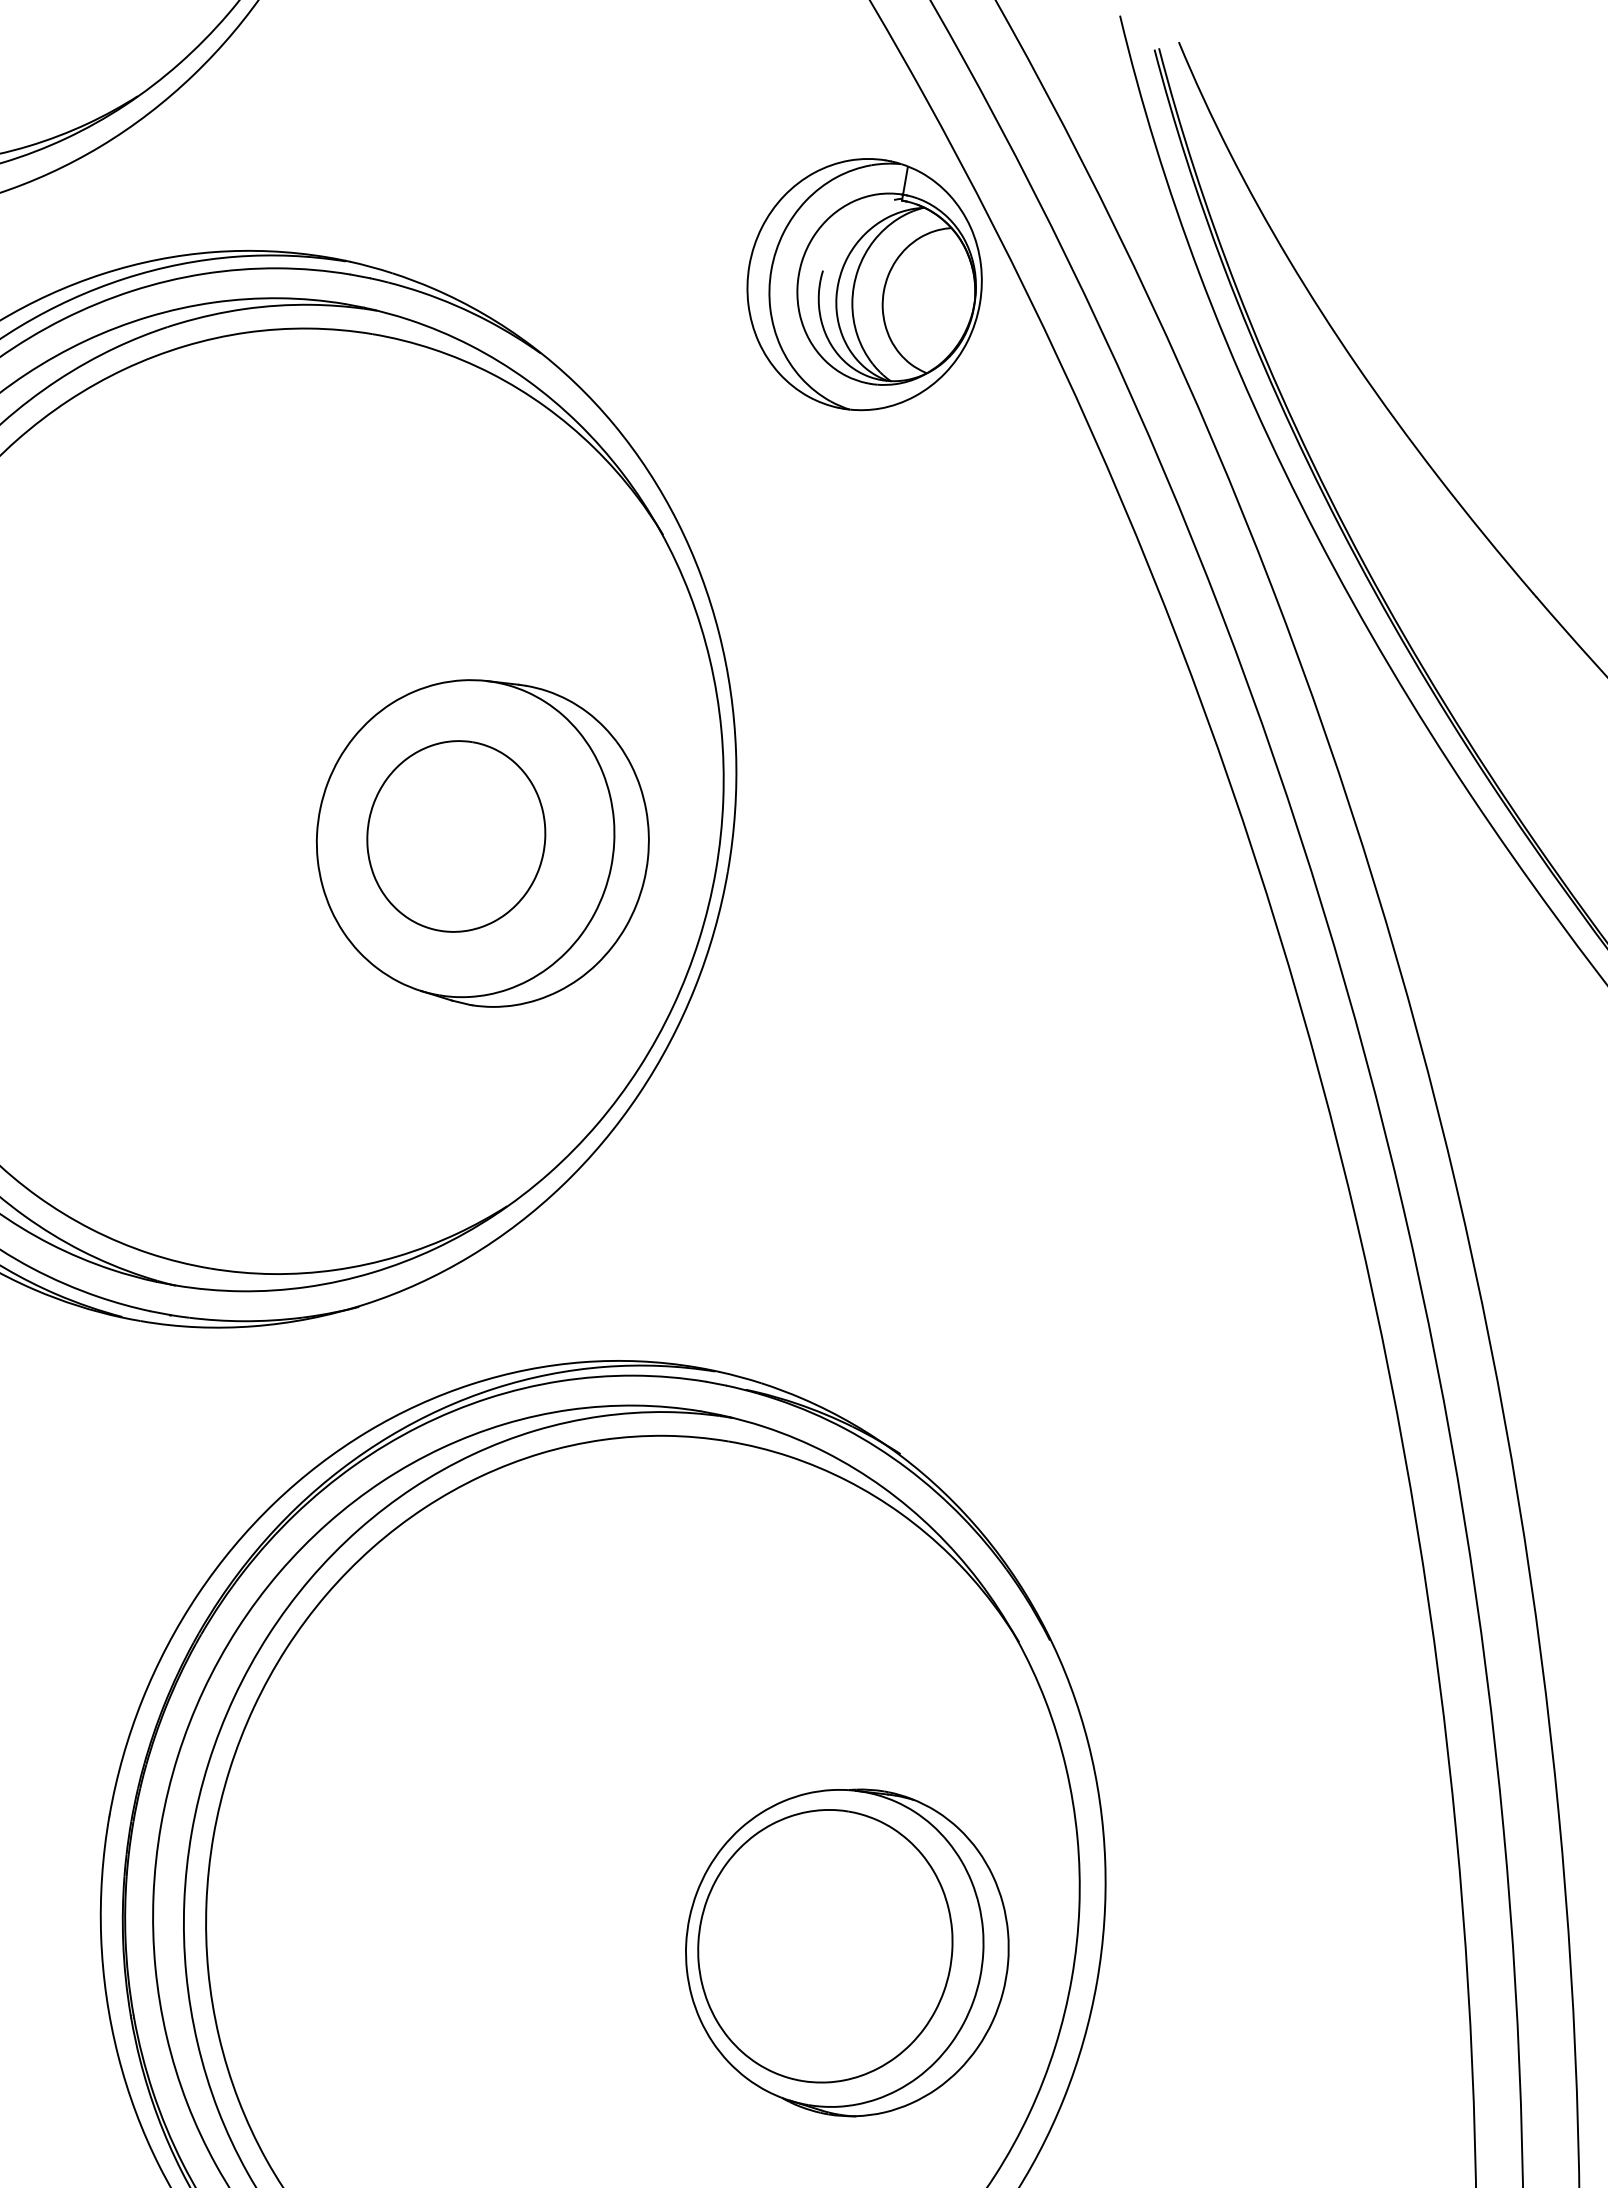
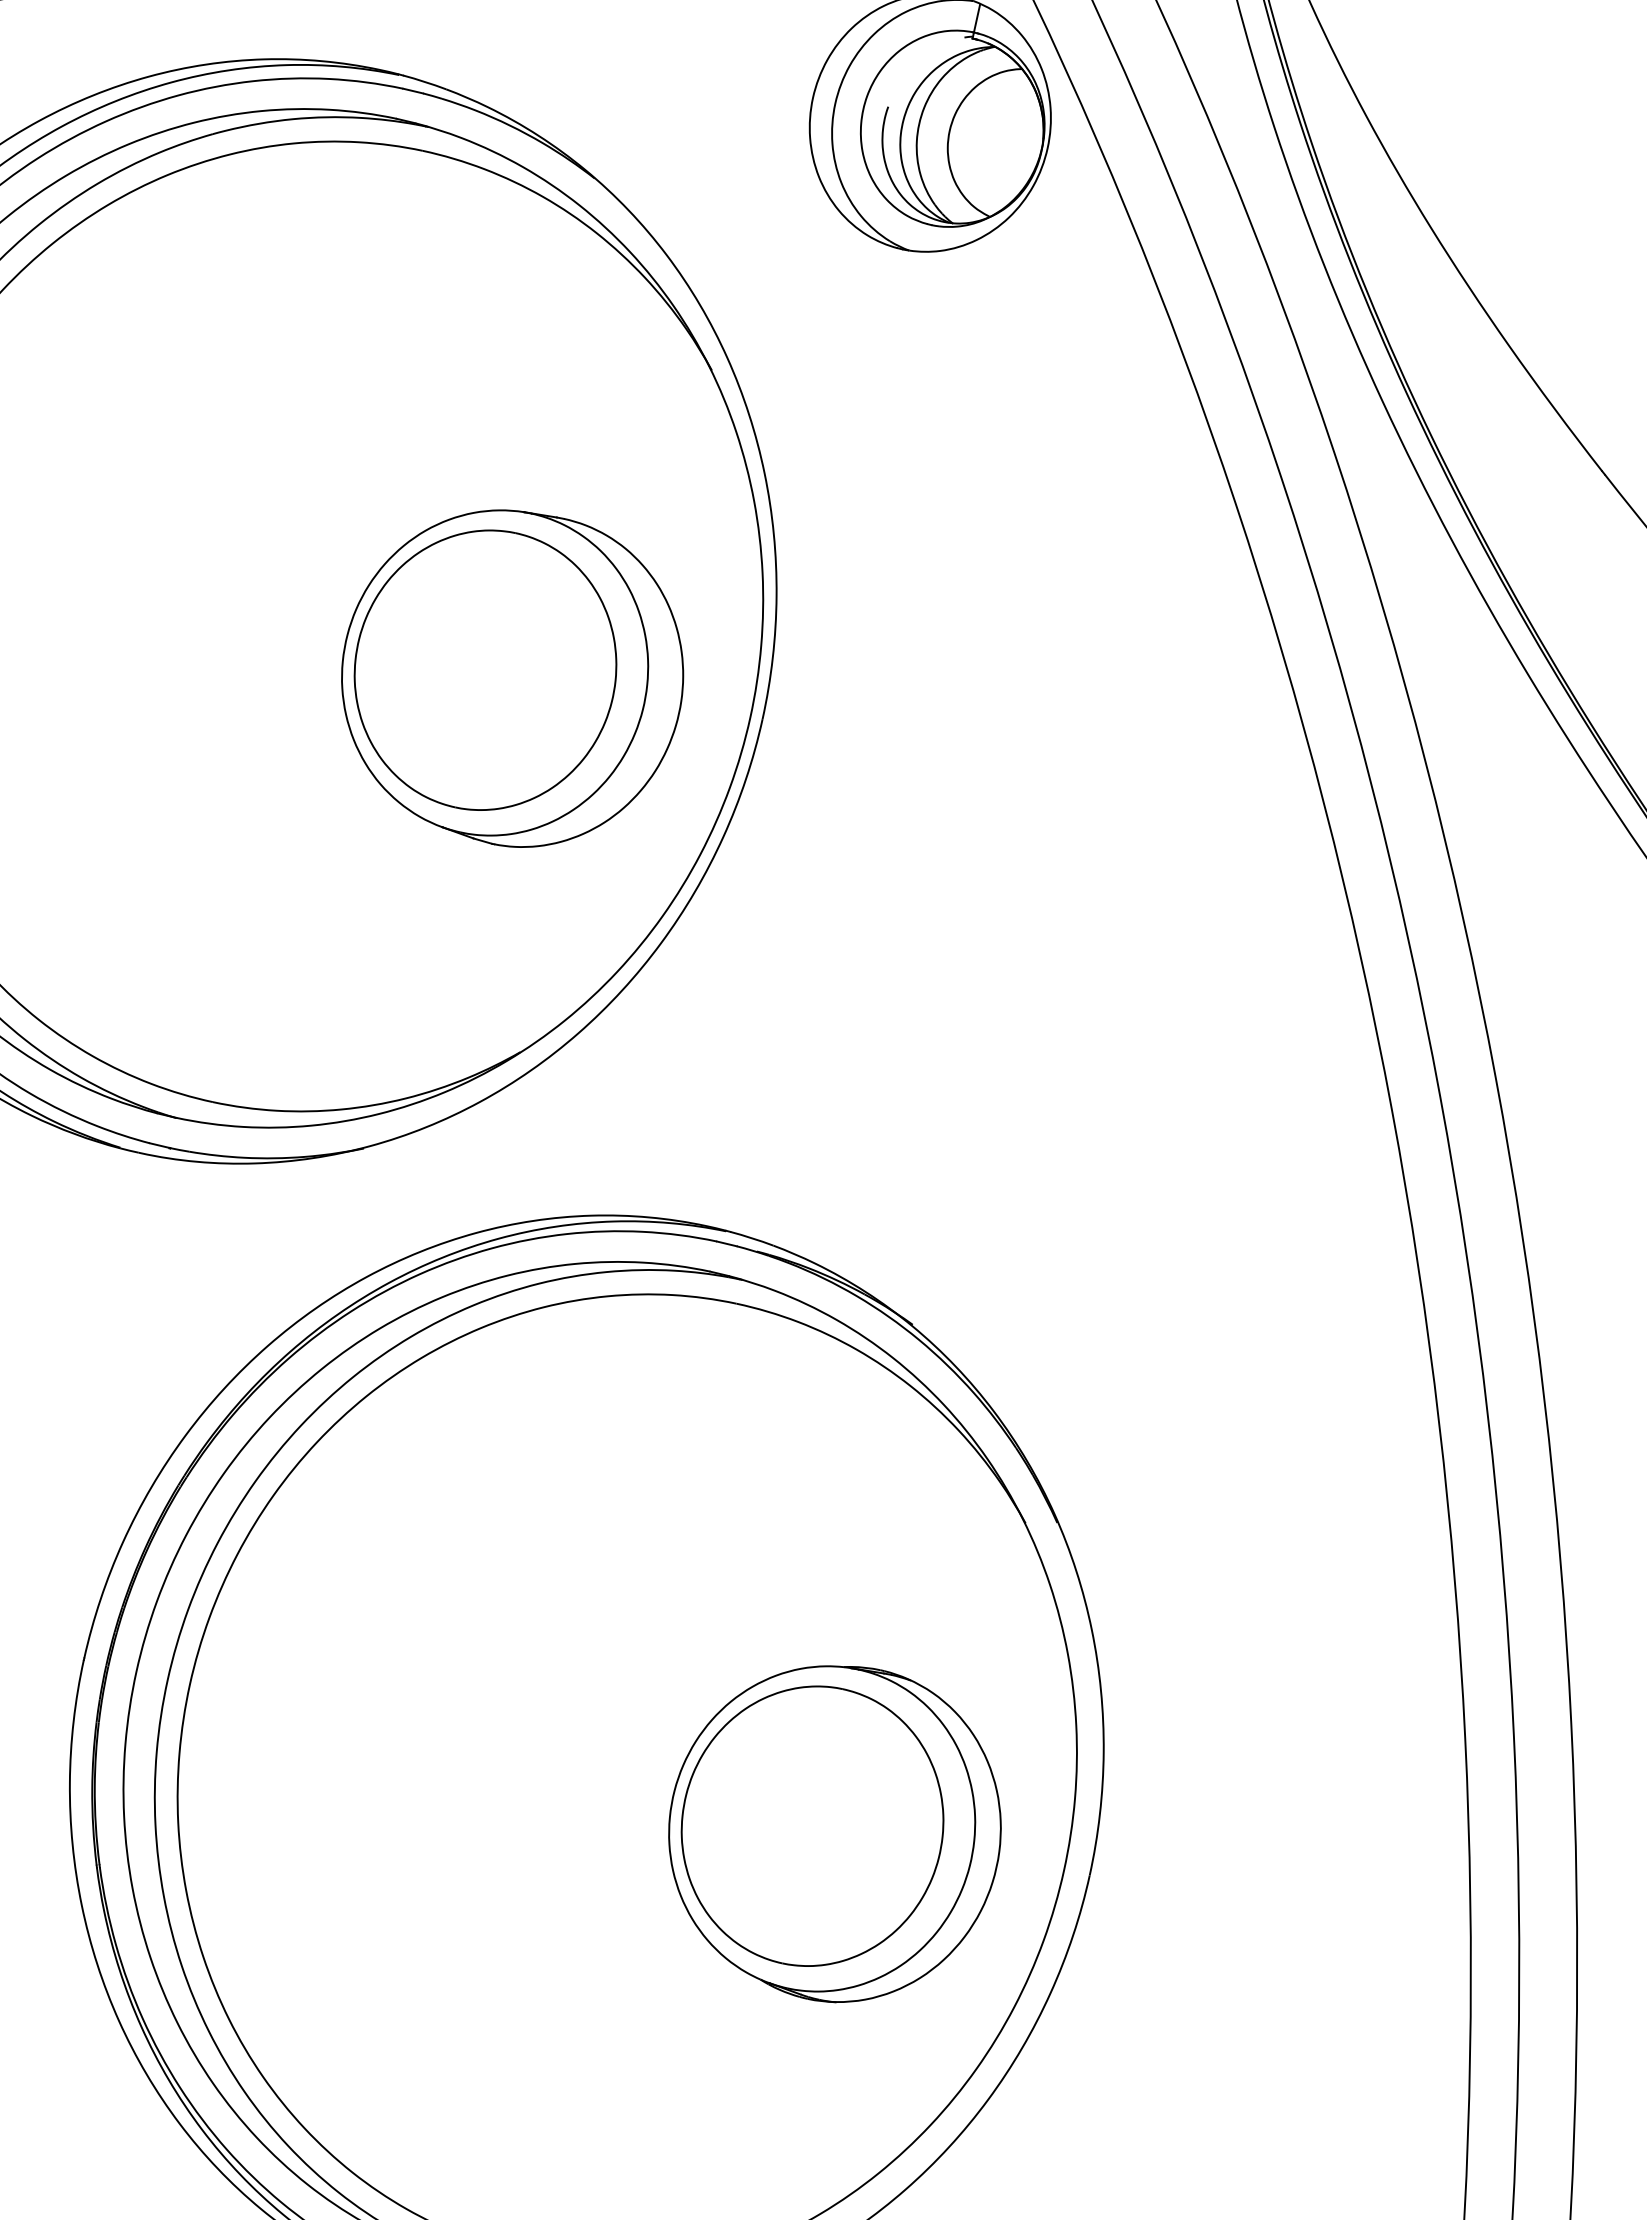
part: (456, 836) -> (485, 670), size x1.43

